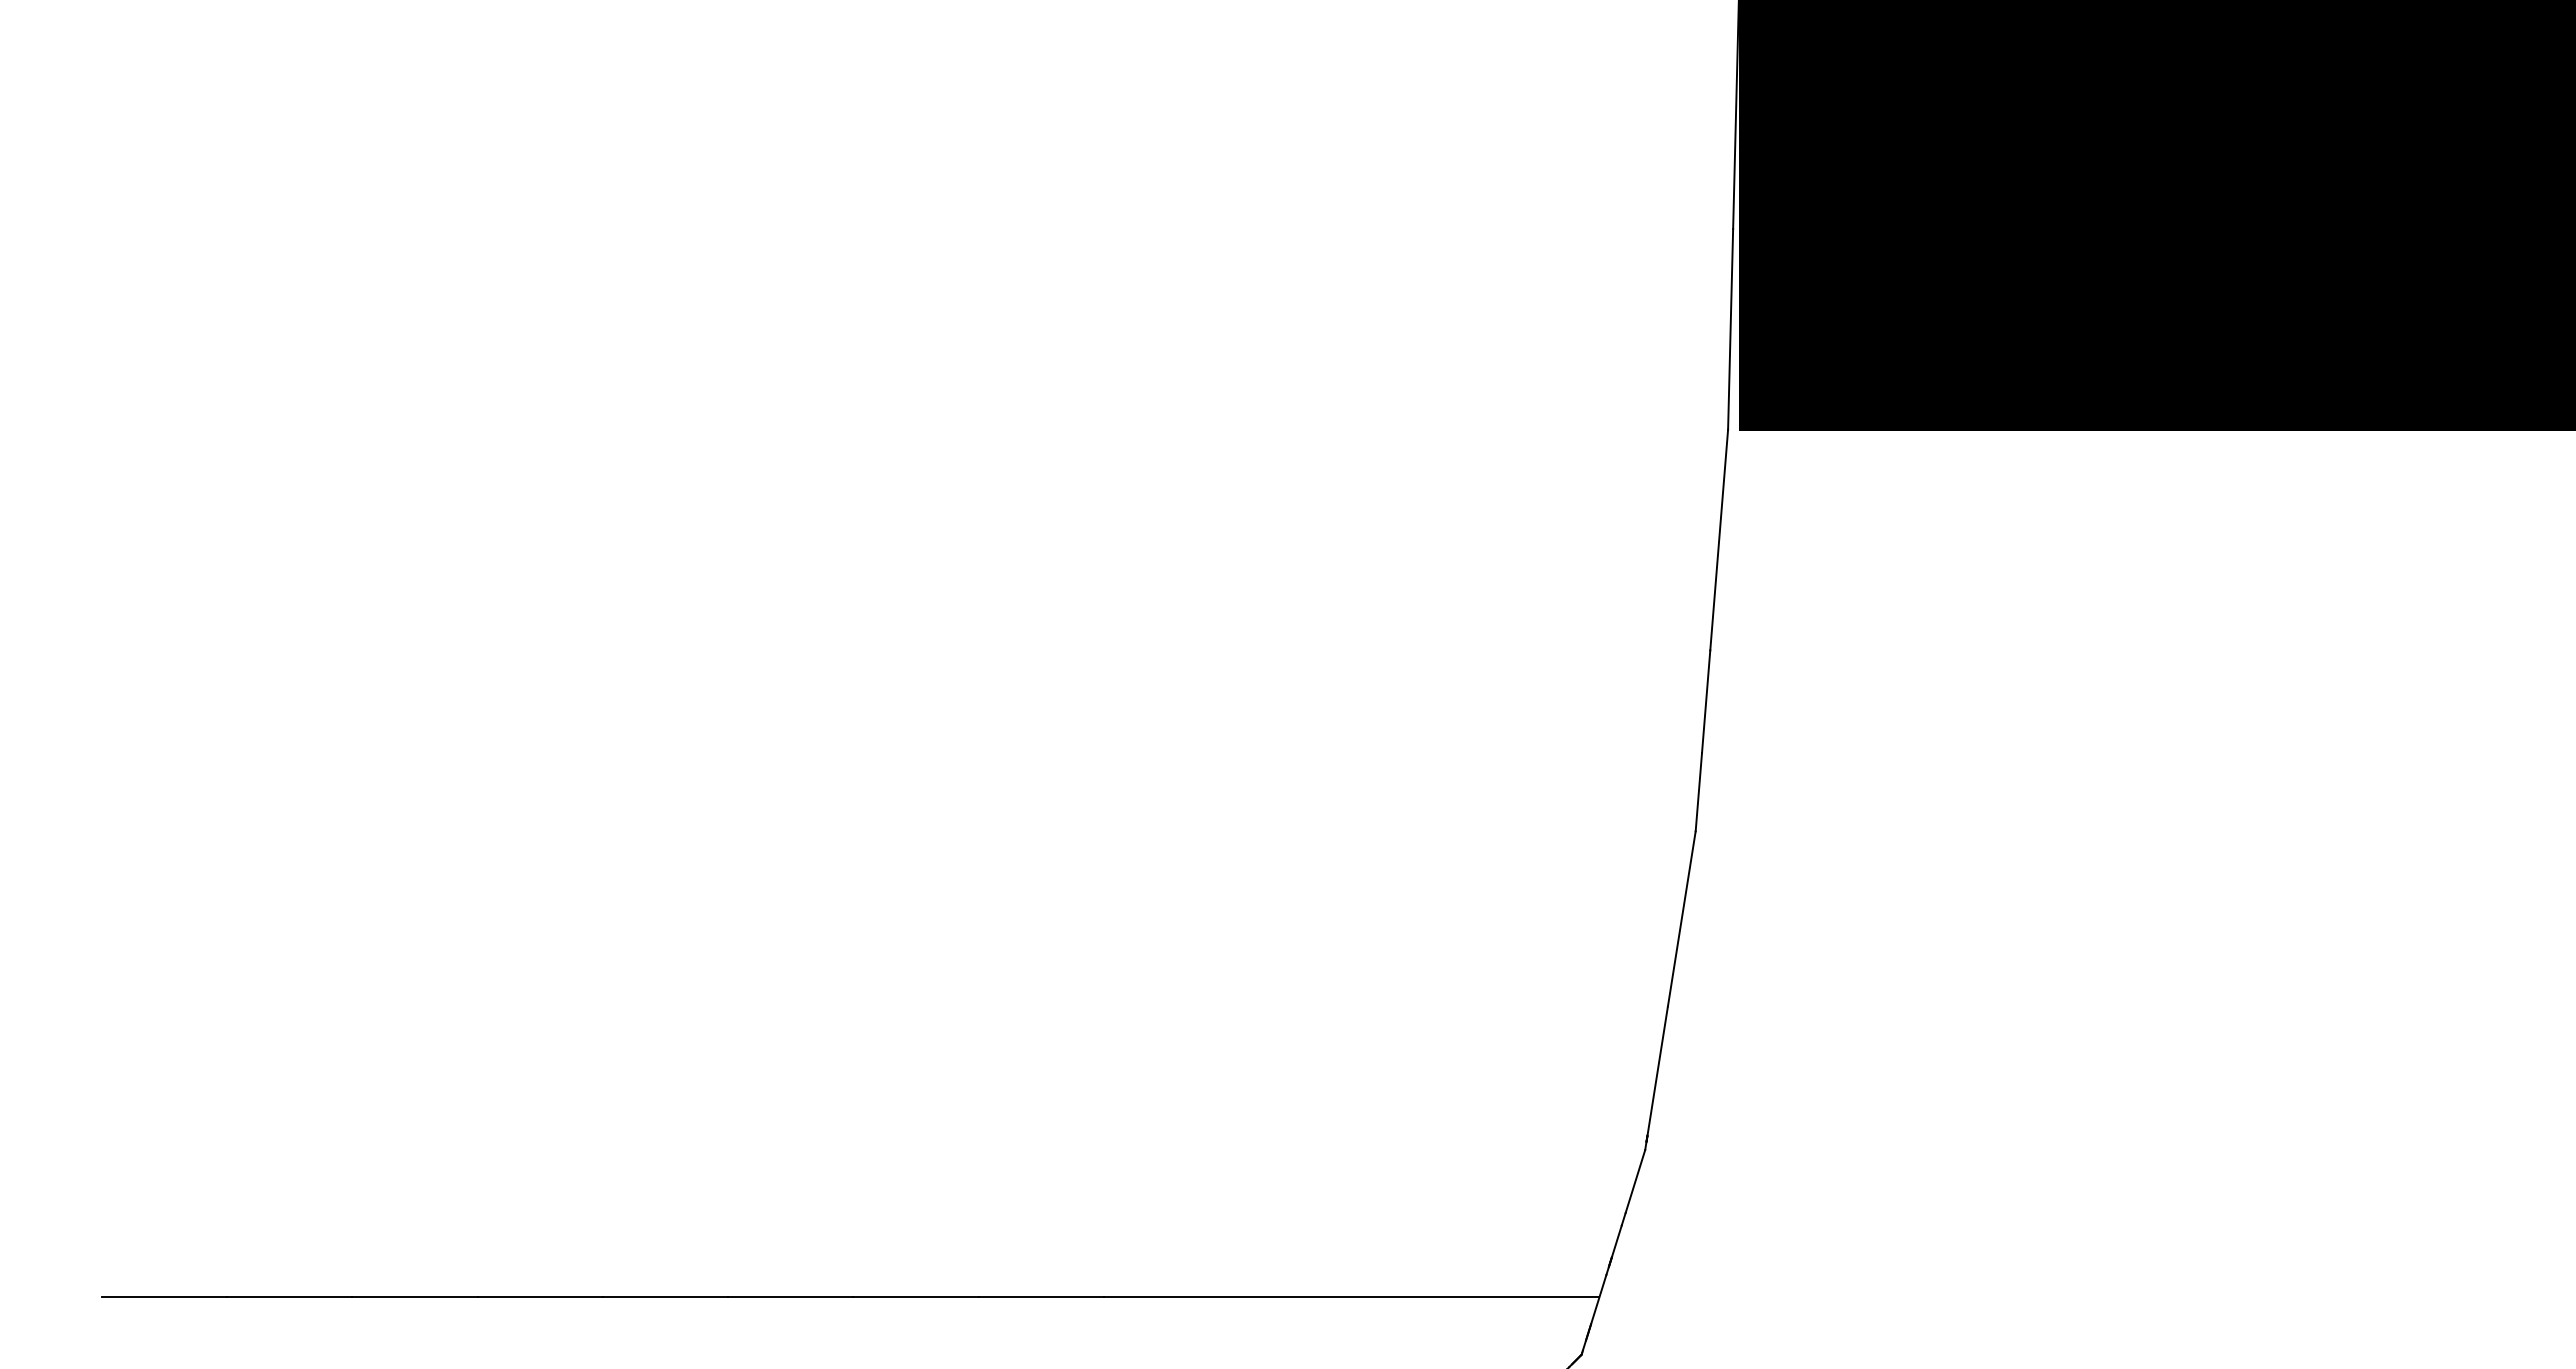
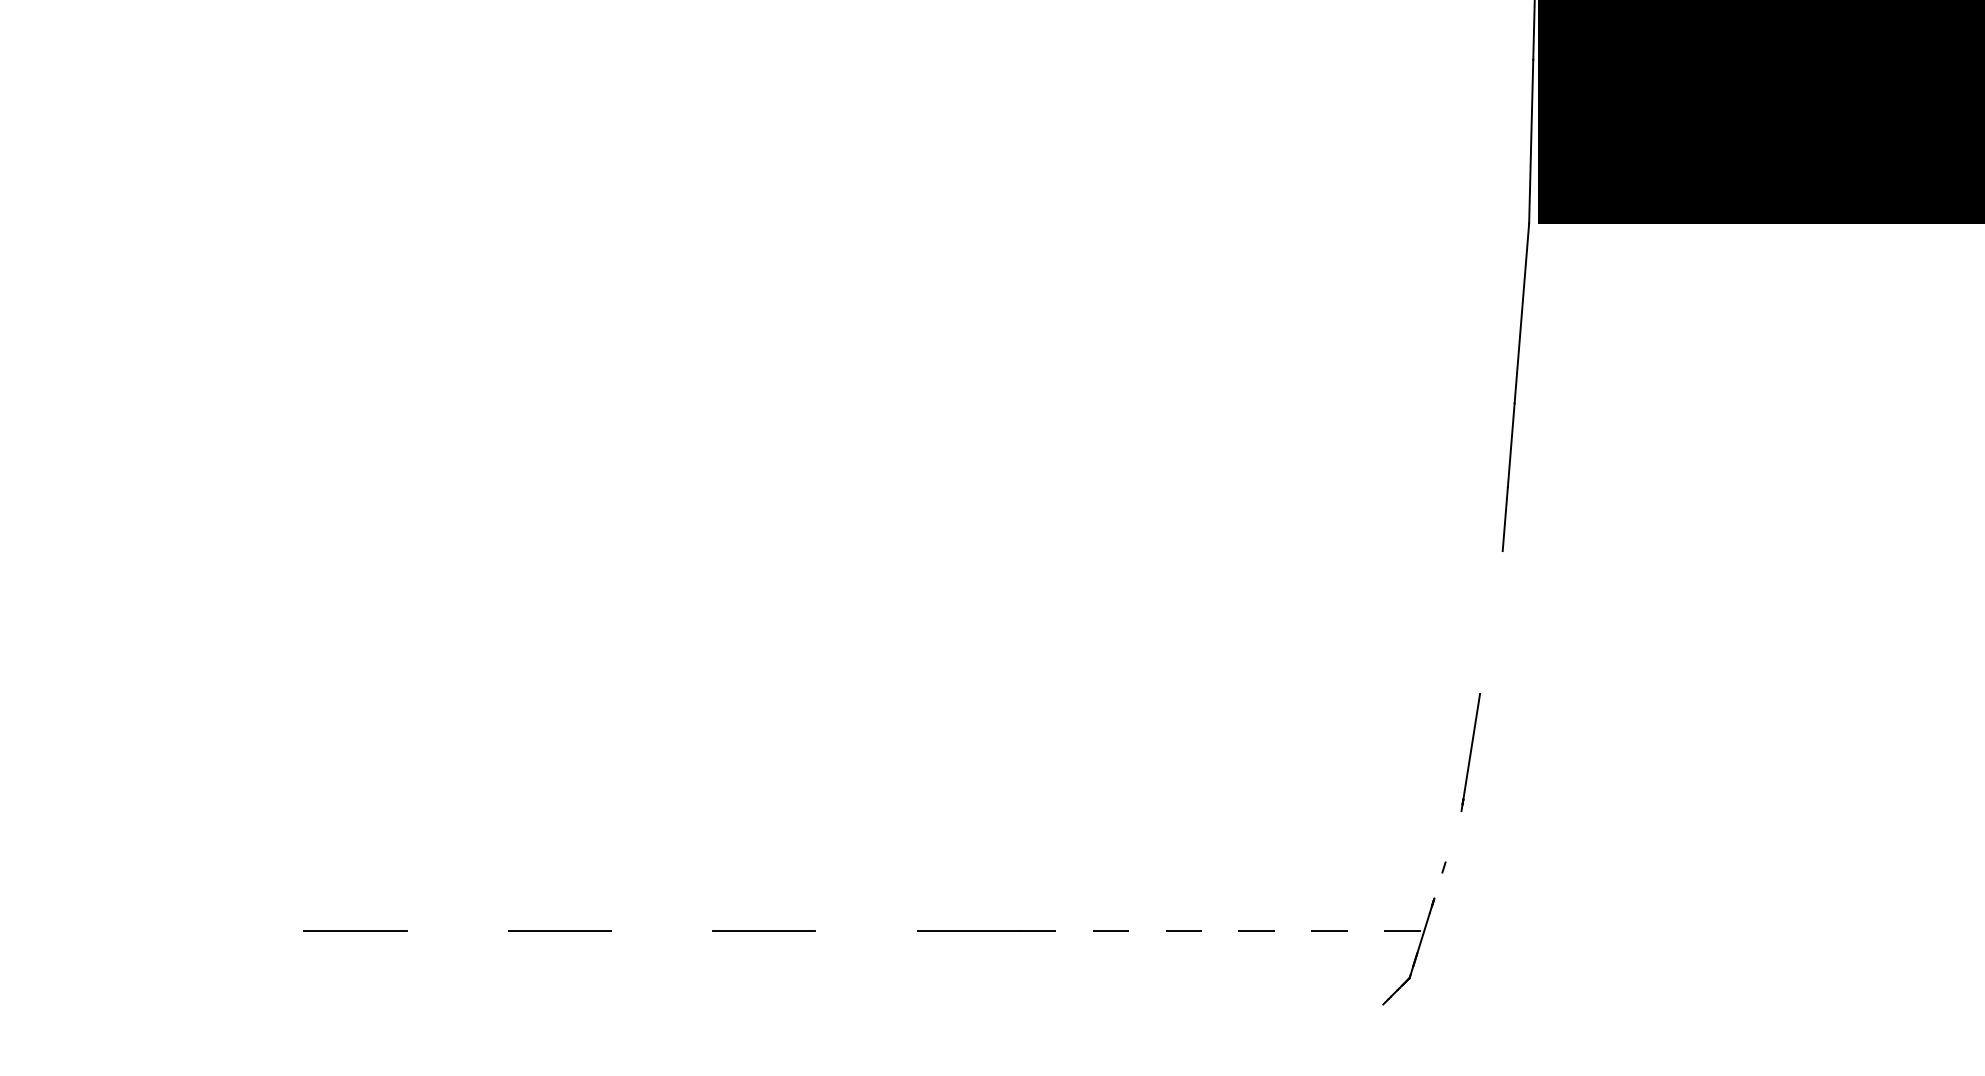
line: (1681, 918) -> (1491, 622), removed
line: (1635, 1181) -> (1453, 836), removed
line: (1616, 1241) -> (1438, 885), removed
line: (163, 1297) -> (252, 931), removed
line: (414, 1297) -> (457, 931), removed
line: (665, 1297) -> (662, 931), removed
line: (915, 1297) -> (866, 931), removed
line: (1351, 1297) -> (1221, 931), solid -> dashed

